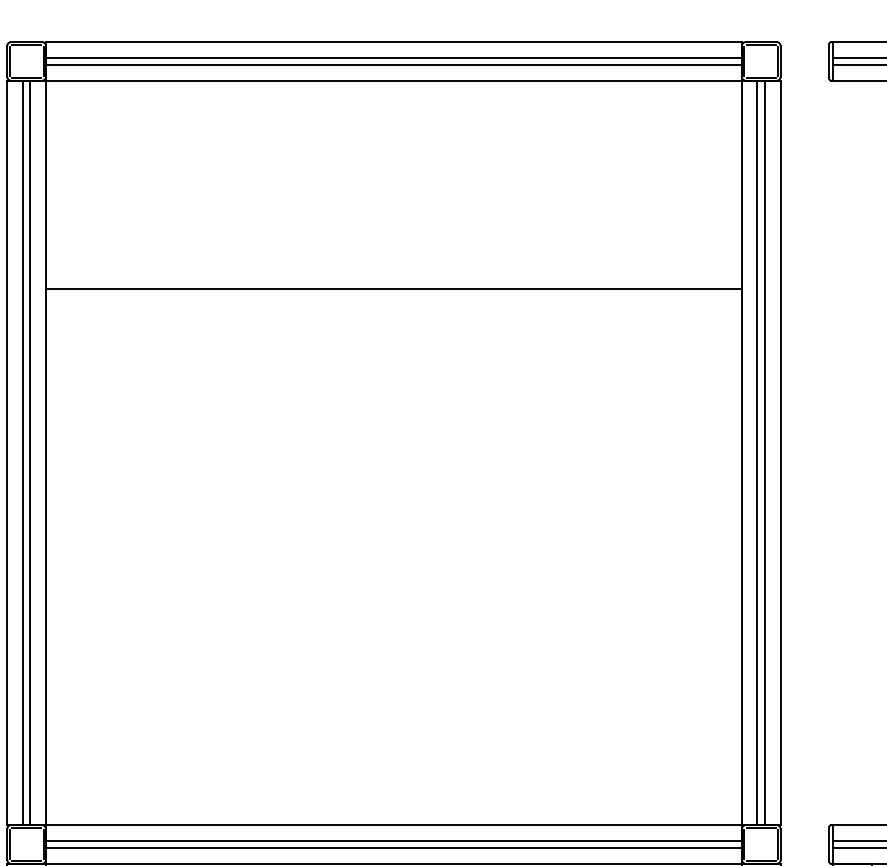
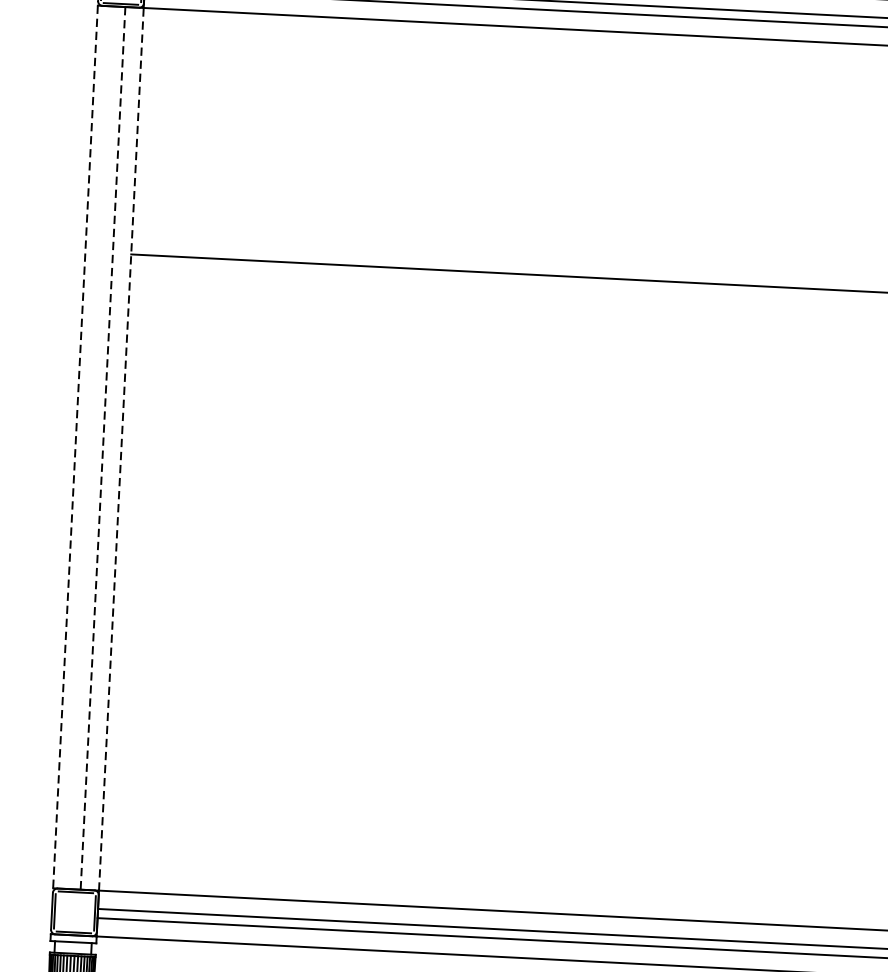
line: (22, 452) -> (93, 447), removed
line: (45, 452) -> (120, 448), solid -> dashed
line: (7, 453) -> (75, 447), solid -> dashed
line: (30, 453) -> (103, 449), solid -> dashed

